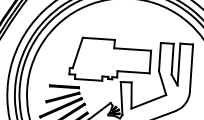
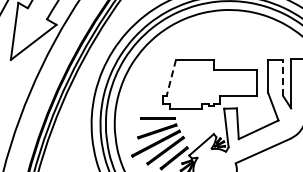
line: (77, 53) -> (171, 78), solid -> dashed
line: (172, 58) -> (283, 77), solid -> dashed

